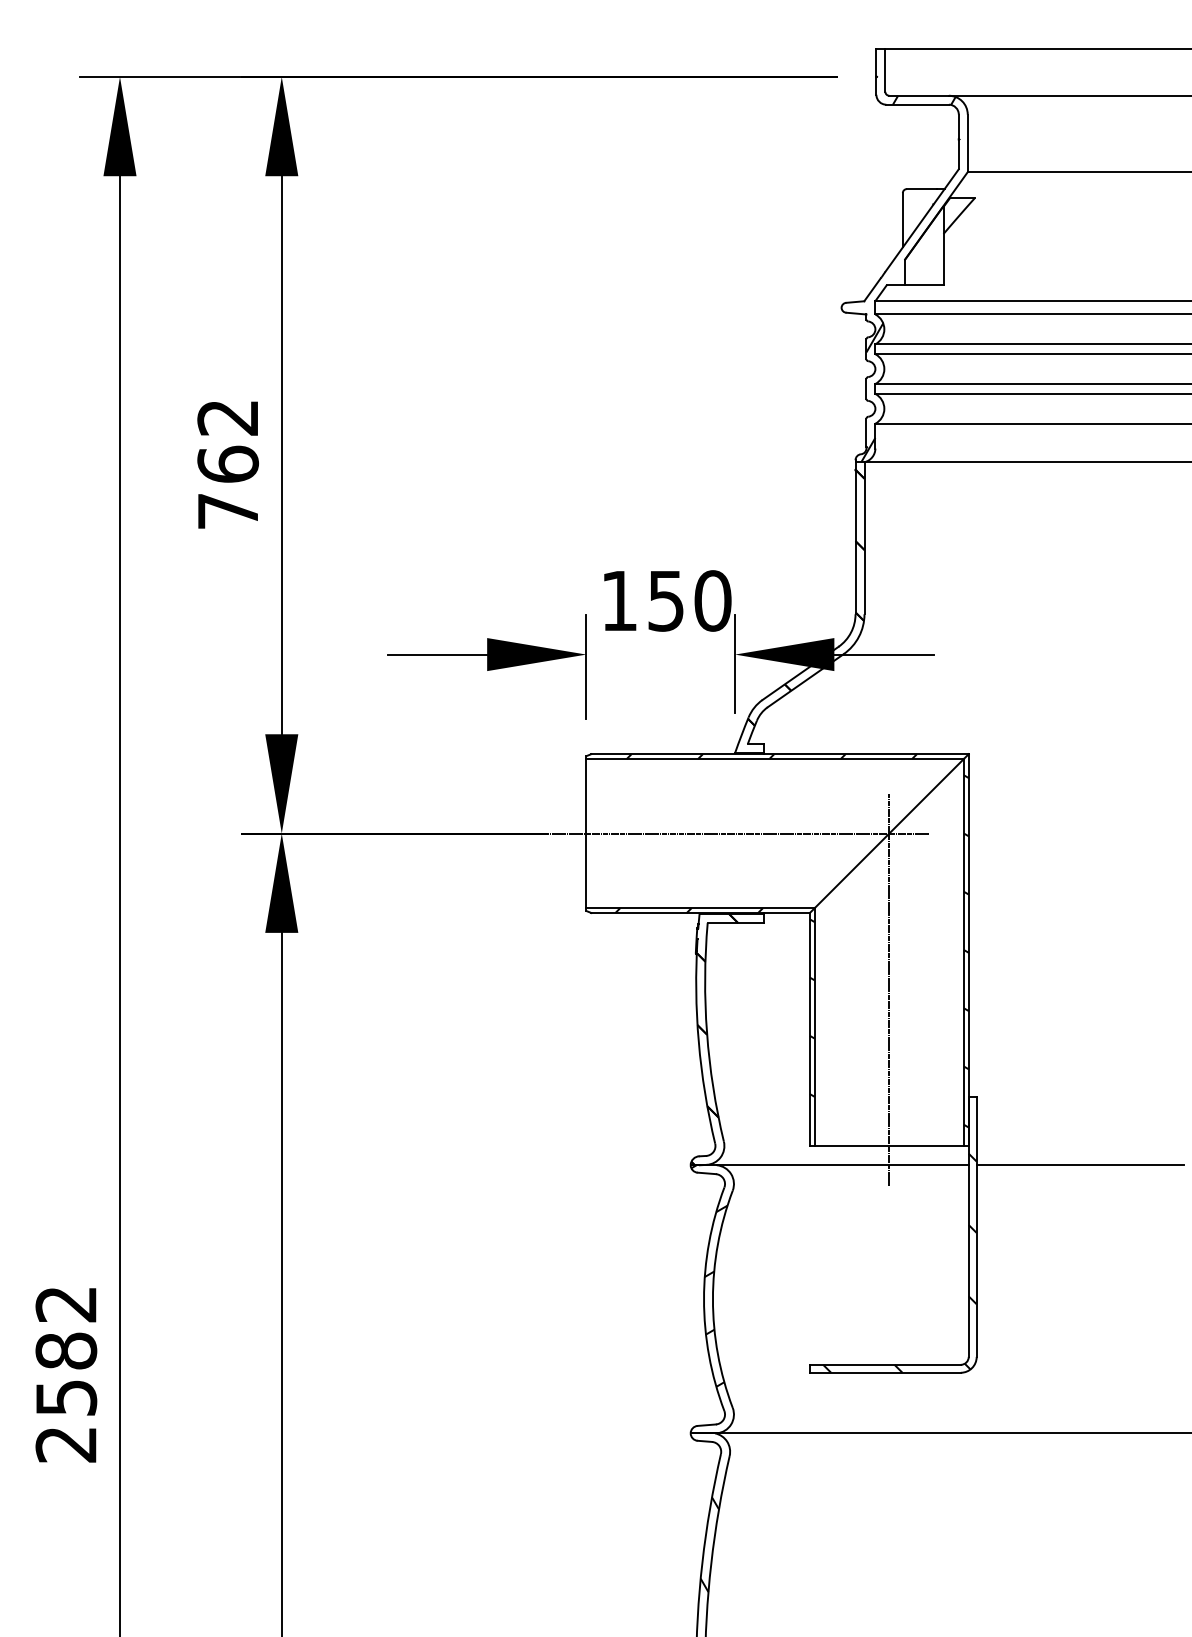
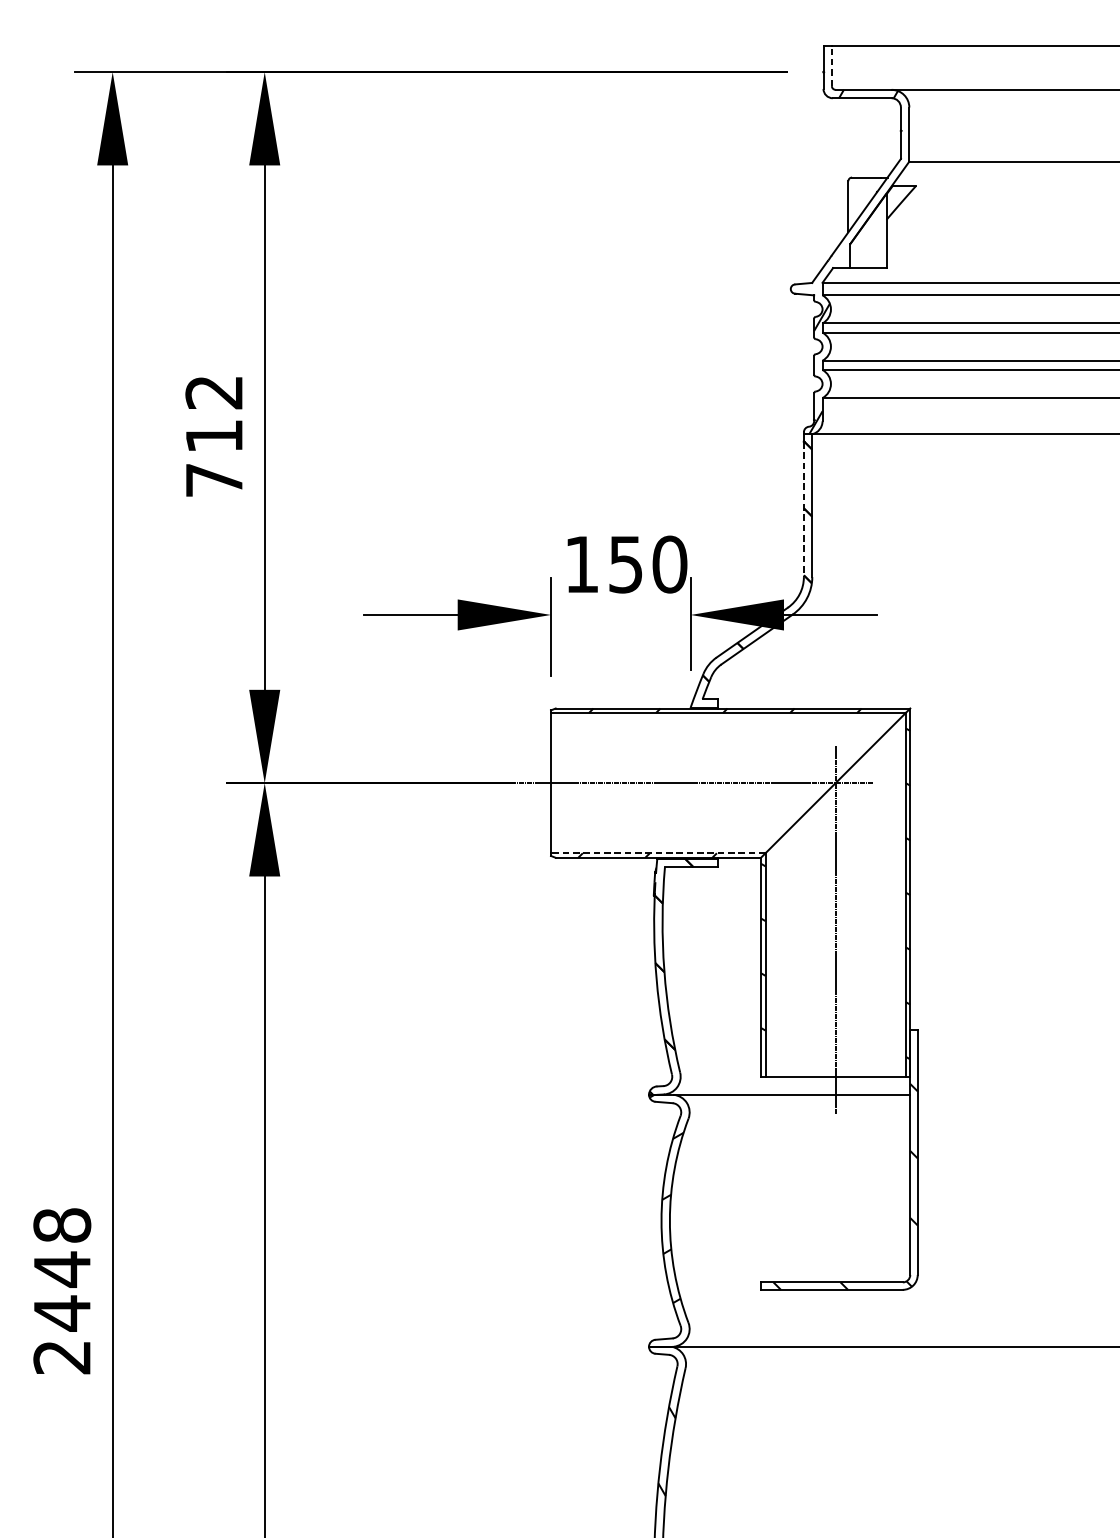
line: (885, 69) -> (832, 65), solid -> dashed
text: (227, 463) -> (213, 435), 762 -> 712
line: (855, 542) -> (803, 509), solid -> dashed
line: (700, 908) -> (658, 853), solid -> dashed
line: (1079, 1165) -> (1014, 1095), removed
text: (66, 1351) -> (62, 1269), 2582 -> 2448

